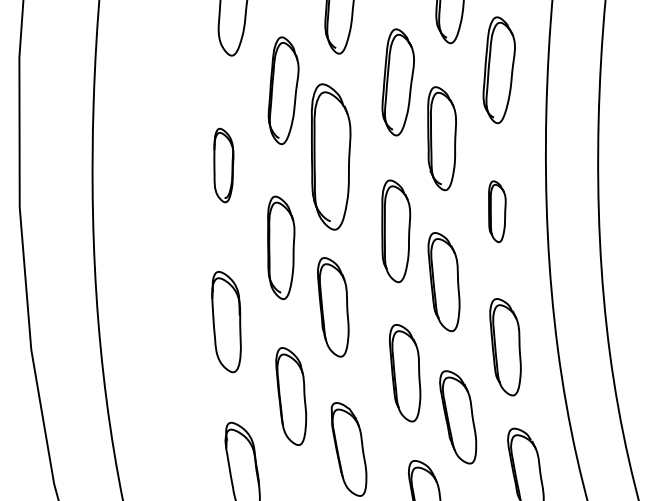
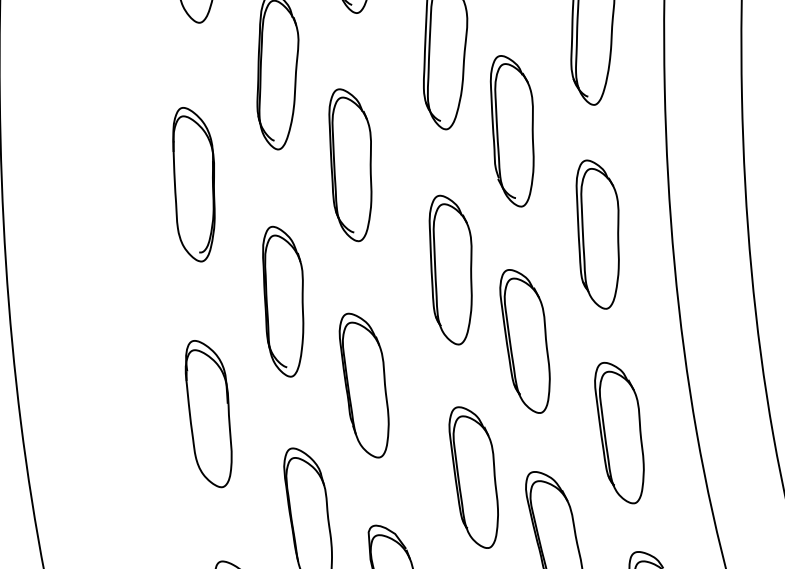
part: (330, 156) -> (350, 164), size x0.71
part: (223, 165) -> (194, 184), size x1.43
part: (497, 211) -> (599, 234), size x1.67

